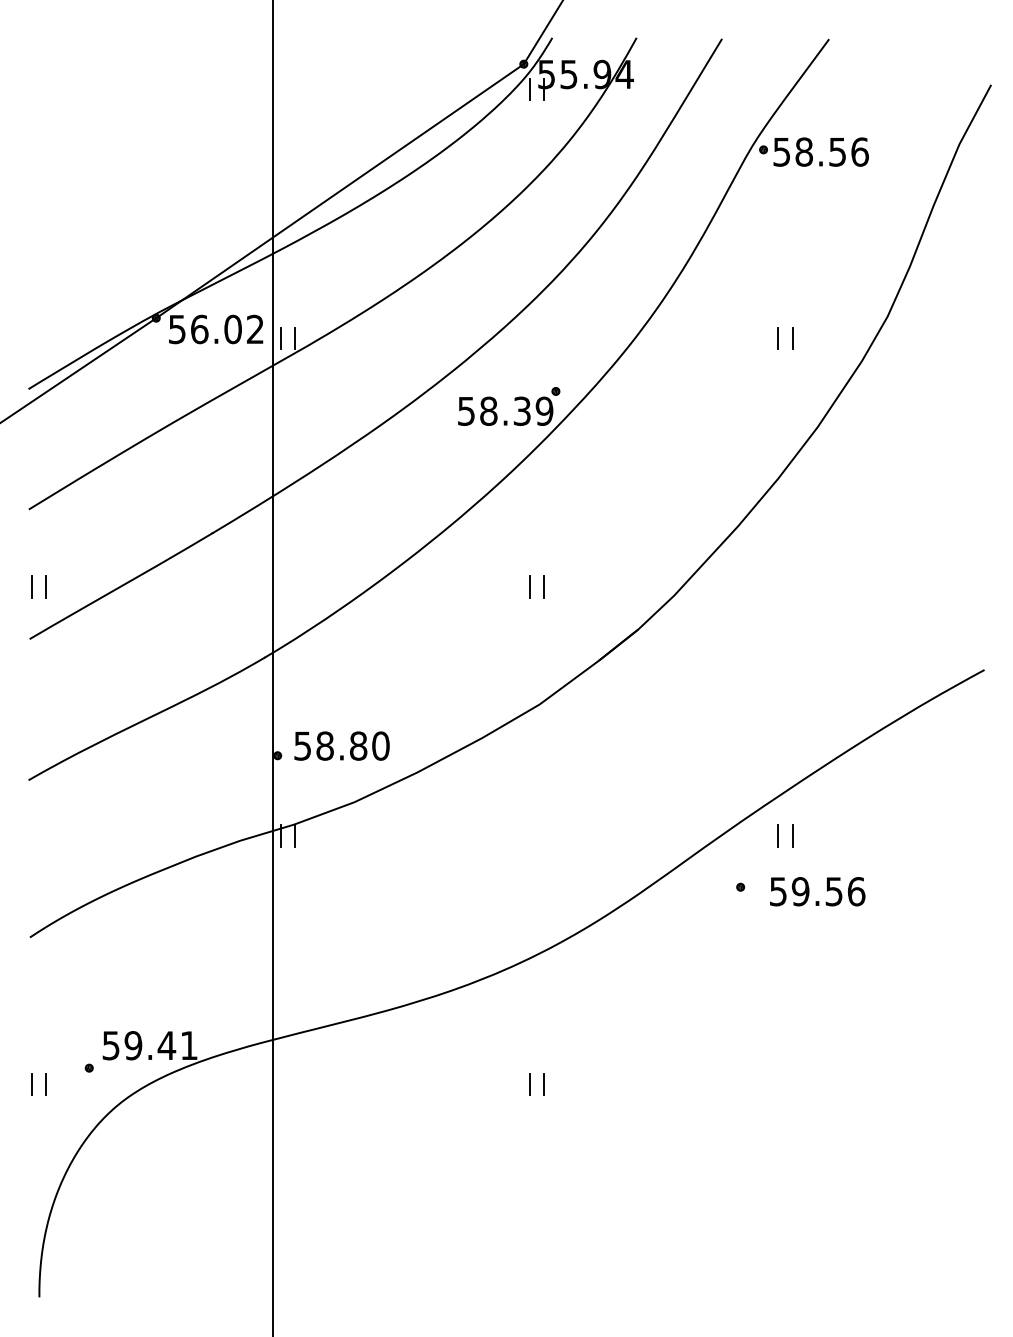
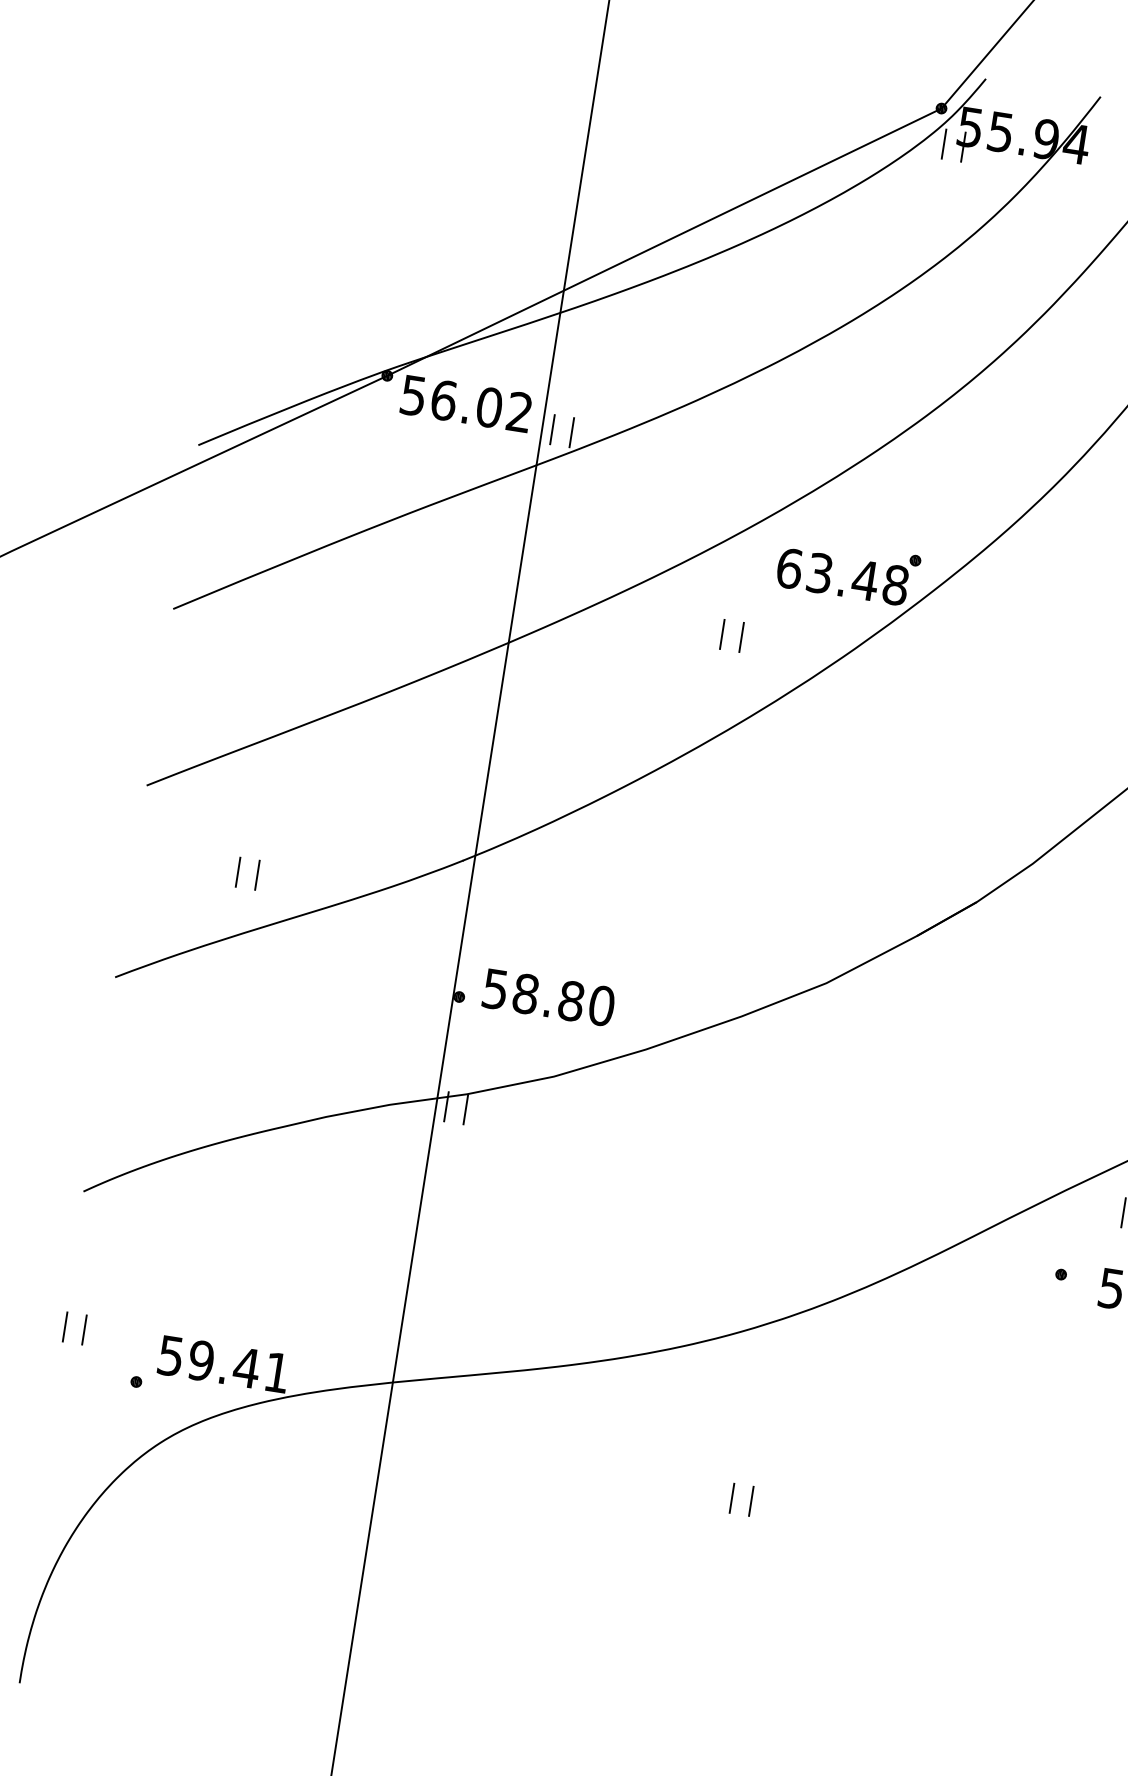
text: (505, 410) -> (842, 575), 58.39 -> 63.48
part: (38, 586) -> (247, 872), moved
part: (536, 586) -> (731, 635), moved
part: (38, 1084) -> (74, 1328), moved

